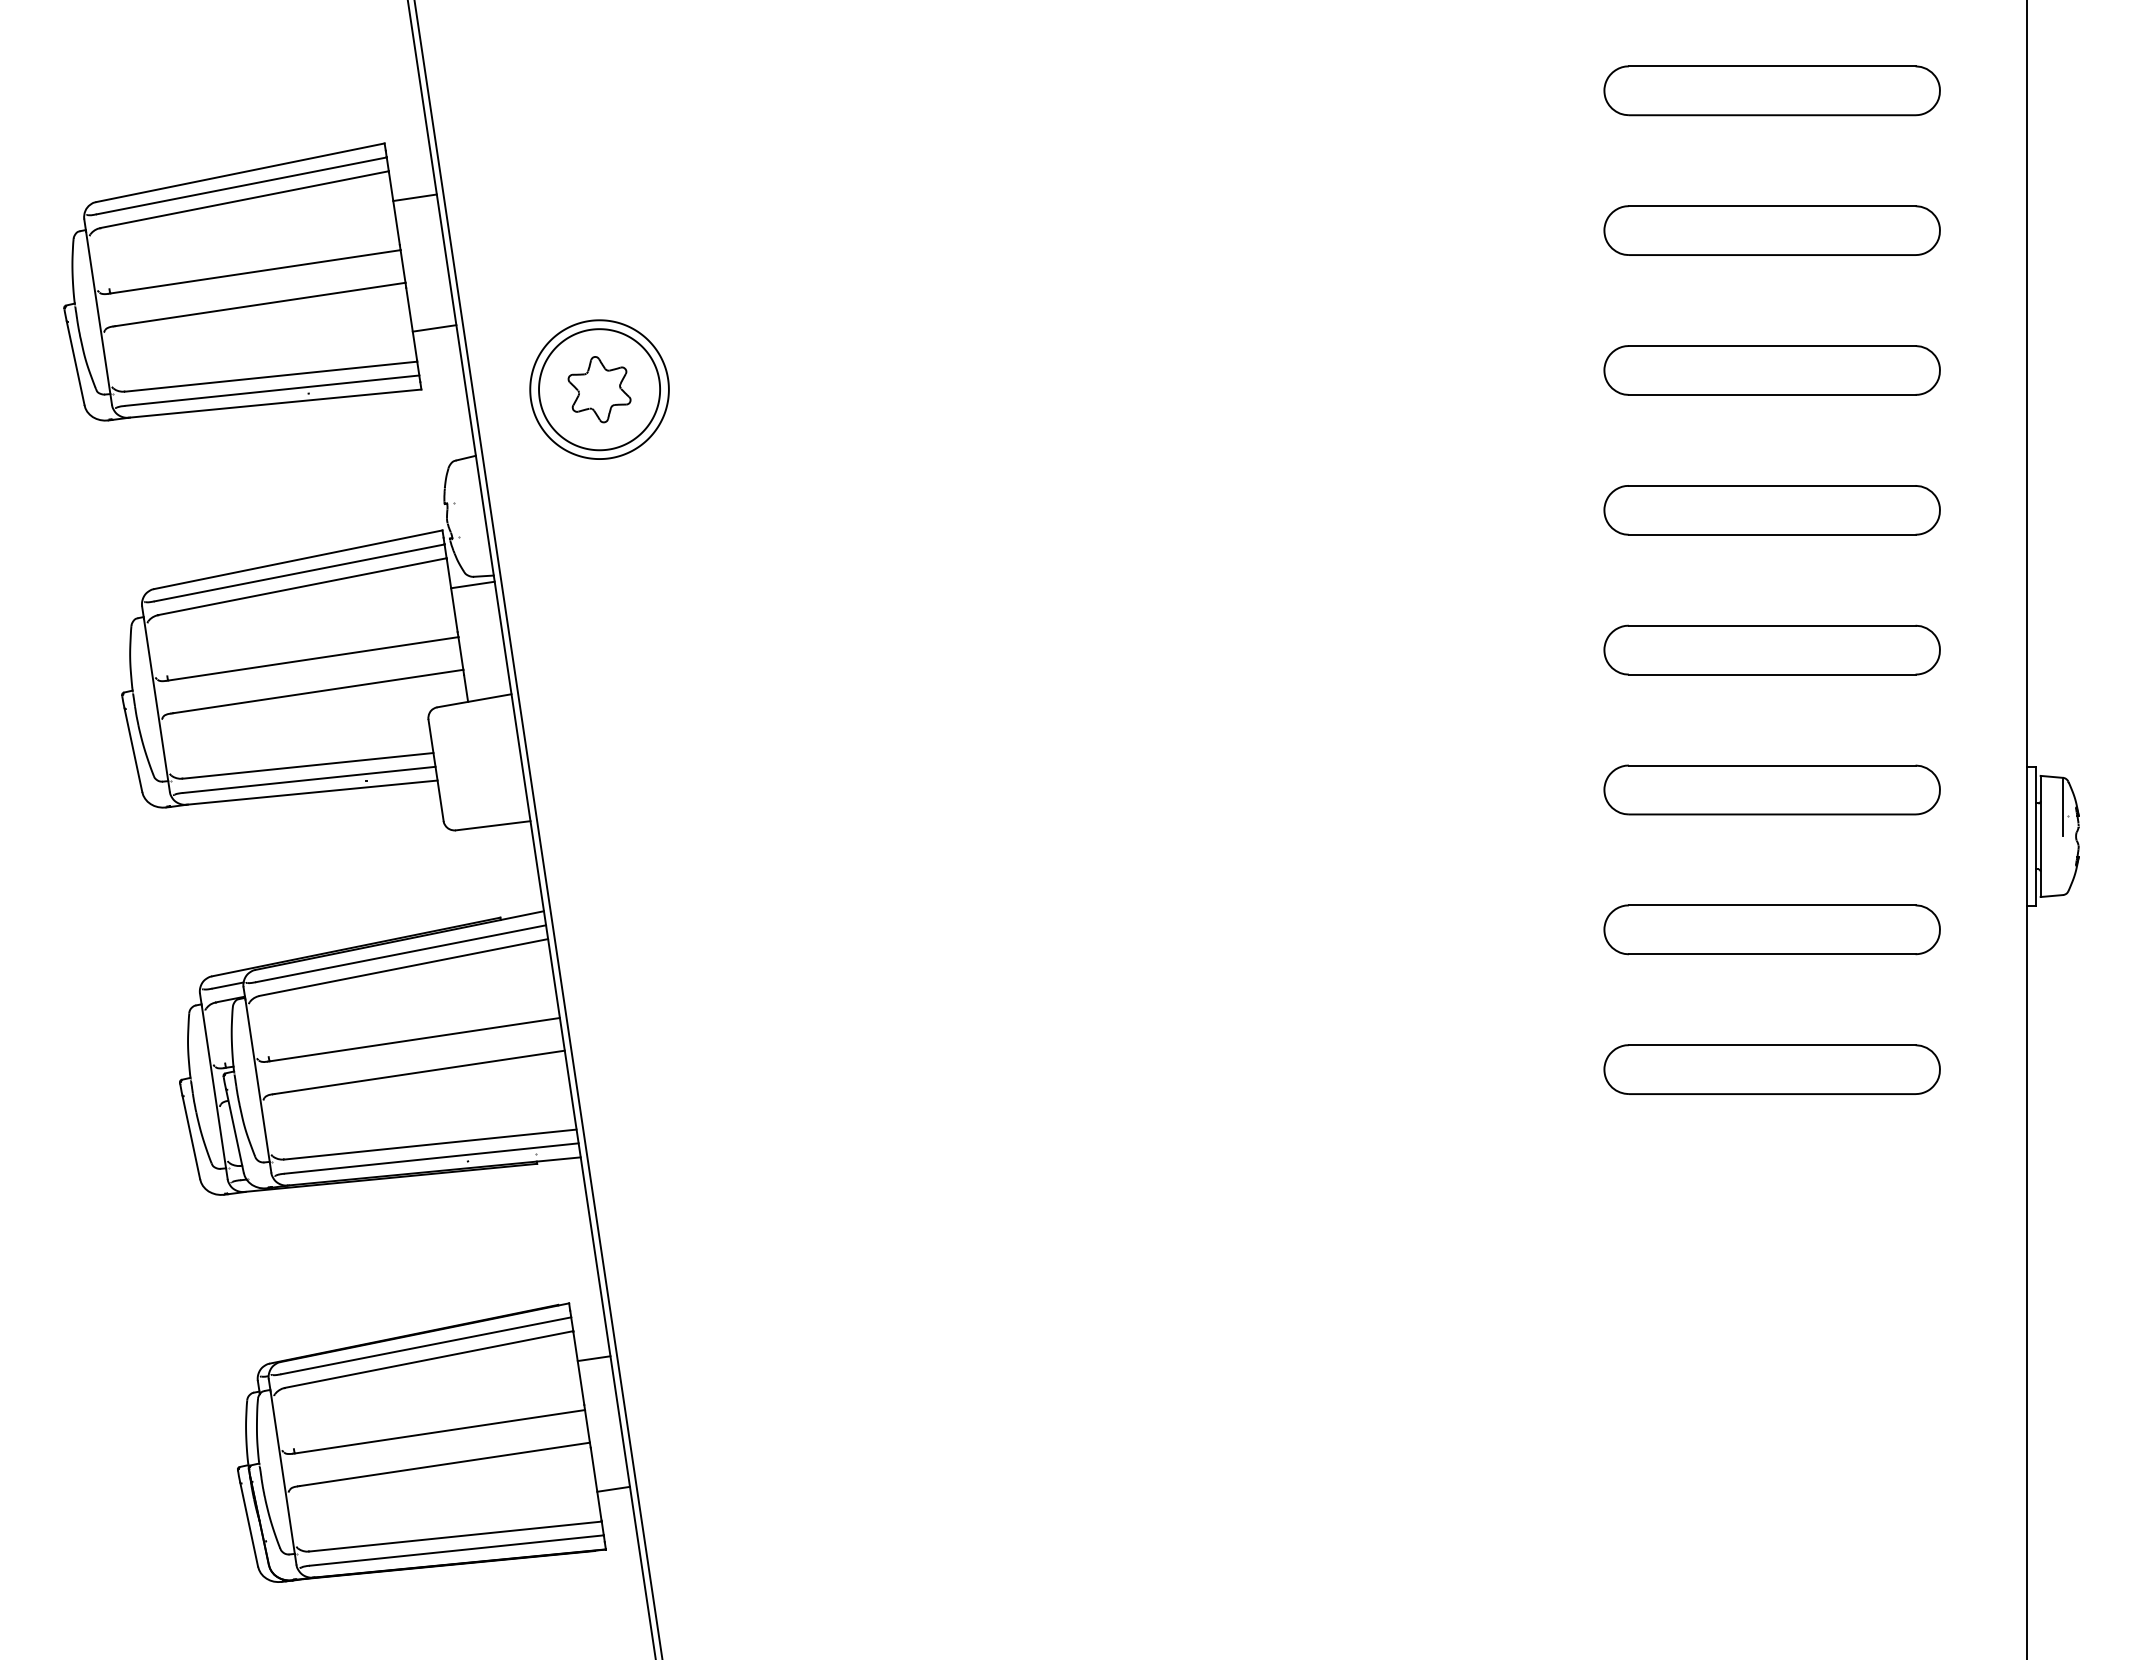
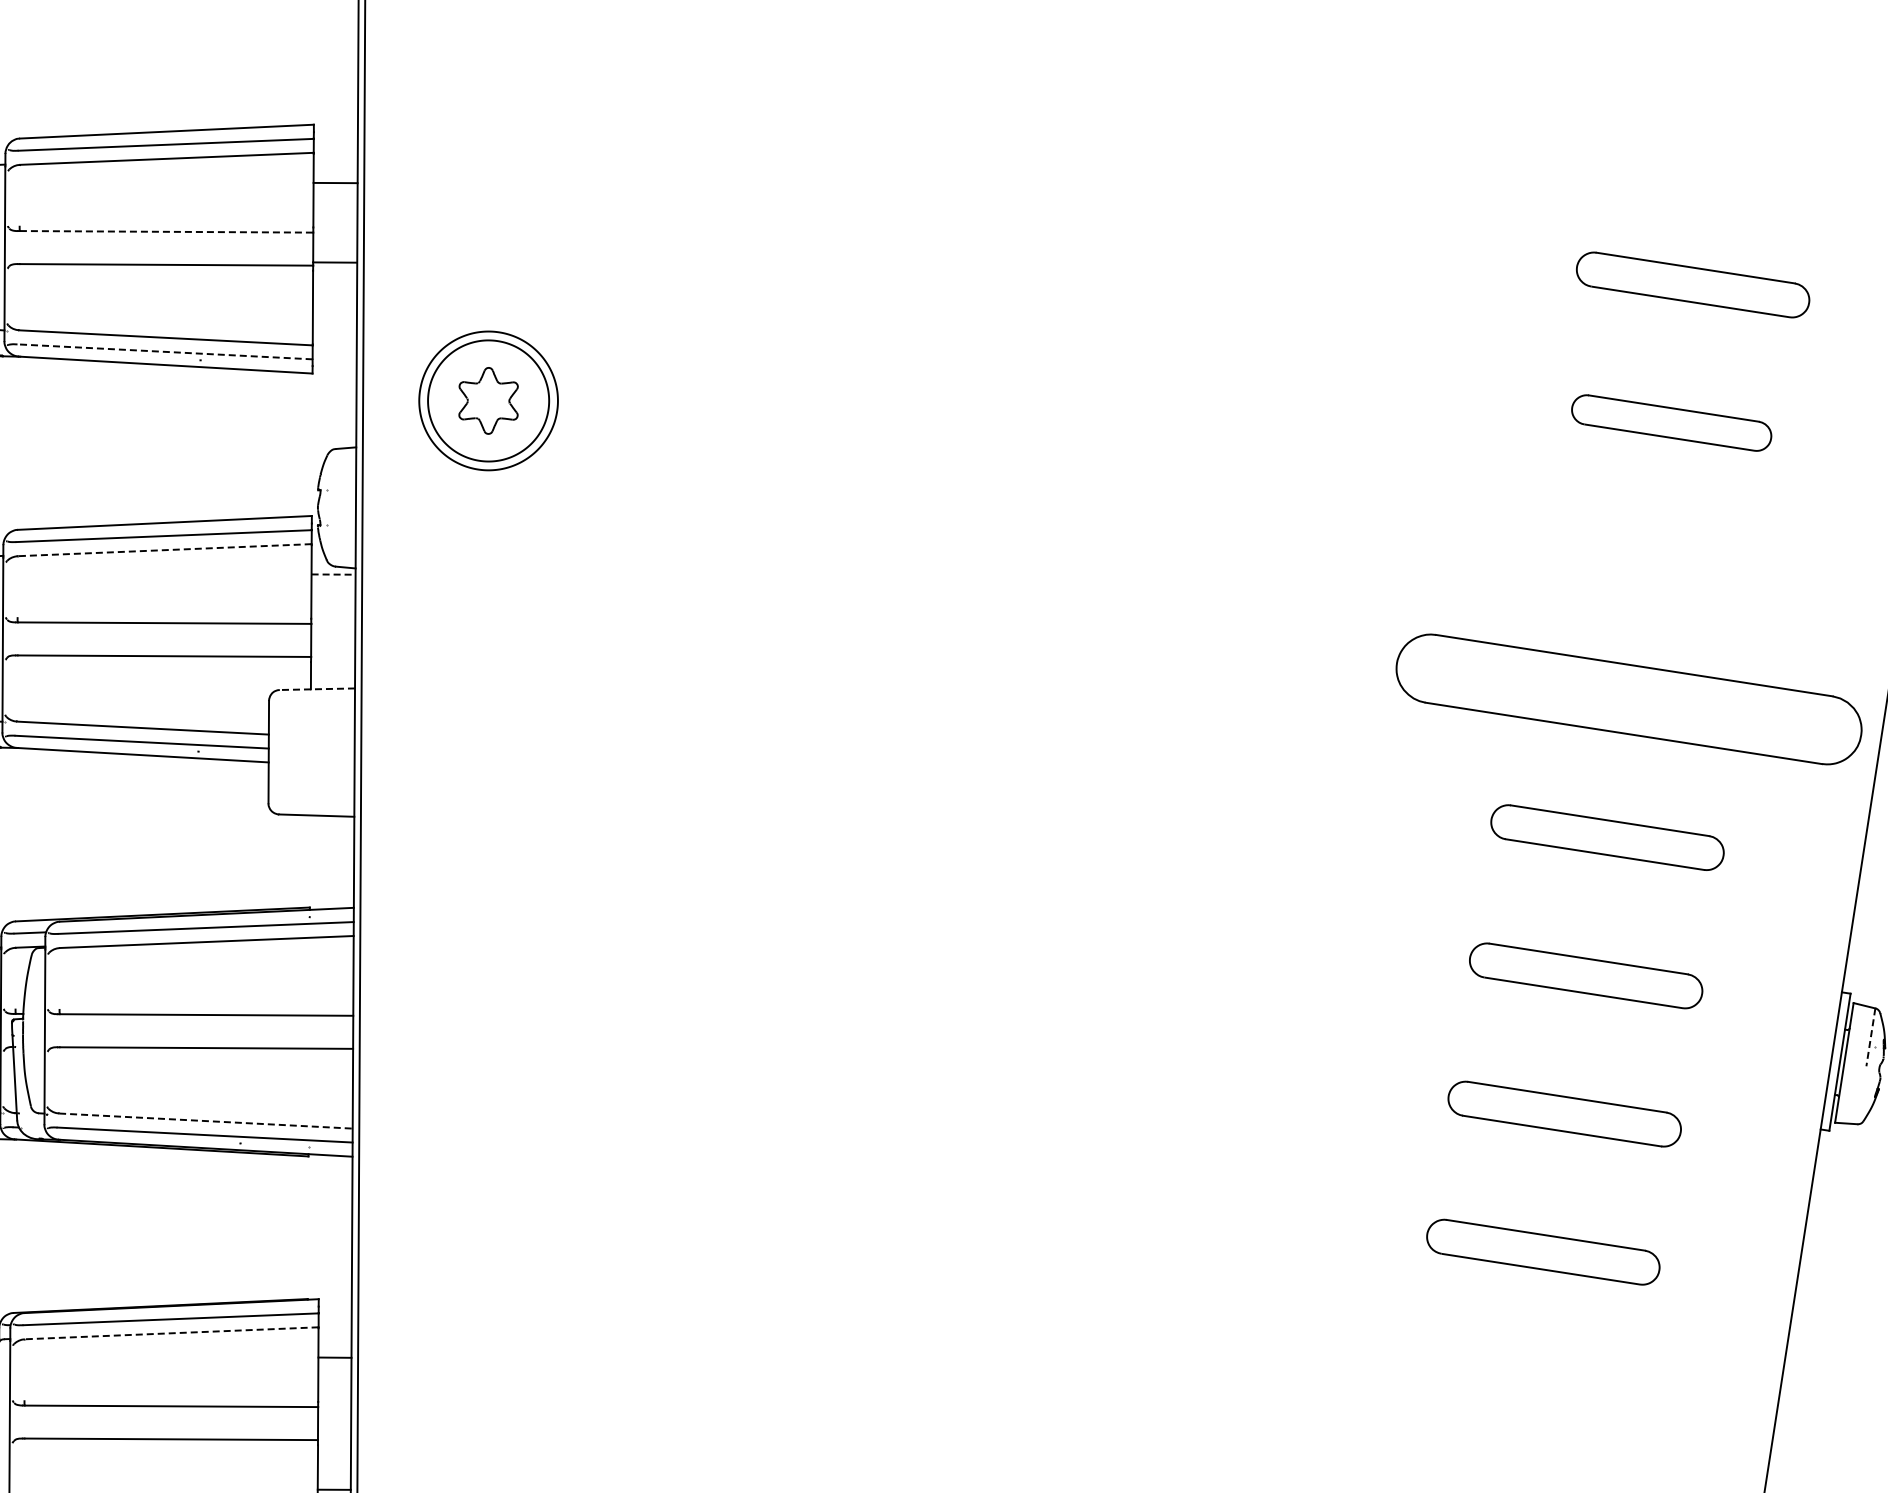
part: (1771, 90) -> (1692, 284), size x0.7
part: (1771, 230) -> (1671, 422), size x0.6
line: (255, 271) -> (166, 231), solid -> dashed
line: (434, 328) -> (334, 262), moved
part: (1771, 370) -> (1649, 561), removed
line: (272, 390) -> (165, 351), solid -> dashed
part: (1771, 510) -> (1628, 699), size x1.4
line: (473, 584) -> (334, 574), solid -> dashed
line: (302, 586) -> (164, 549), solid -> dashed
part: (1771, 649) -> (1606, 836), size x0.7
line: (474, 700) -> (317, 688), solid -> dashed
part: (1771, 789) -> (1585, 975), size x0.7
line: (2062, 807) -> (1870, 1037), solid -> dashed
part: (1771, 929) -> (1564, 1113), size x0.7
part: (1771, 1069) -> (1542, 1252), size x0.7
line: (430, 1144) -> (206, 1121), solid -> dashed
line: (429, 1359) -> (172, 1333), solid -> dashed

